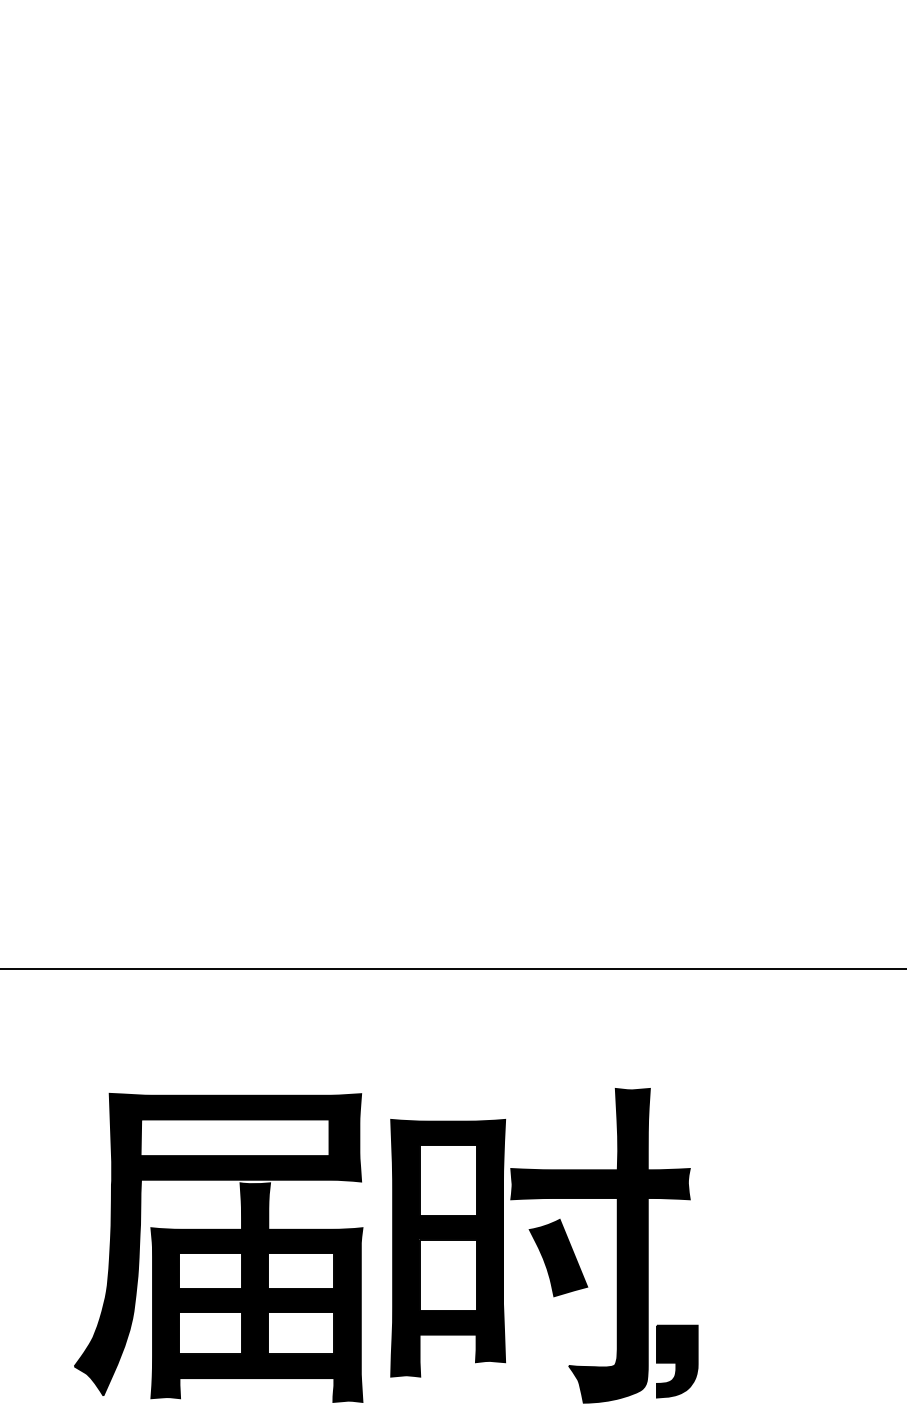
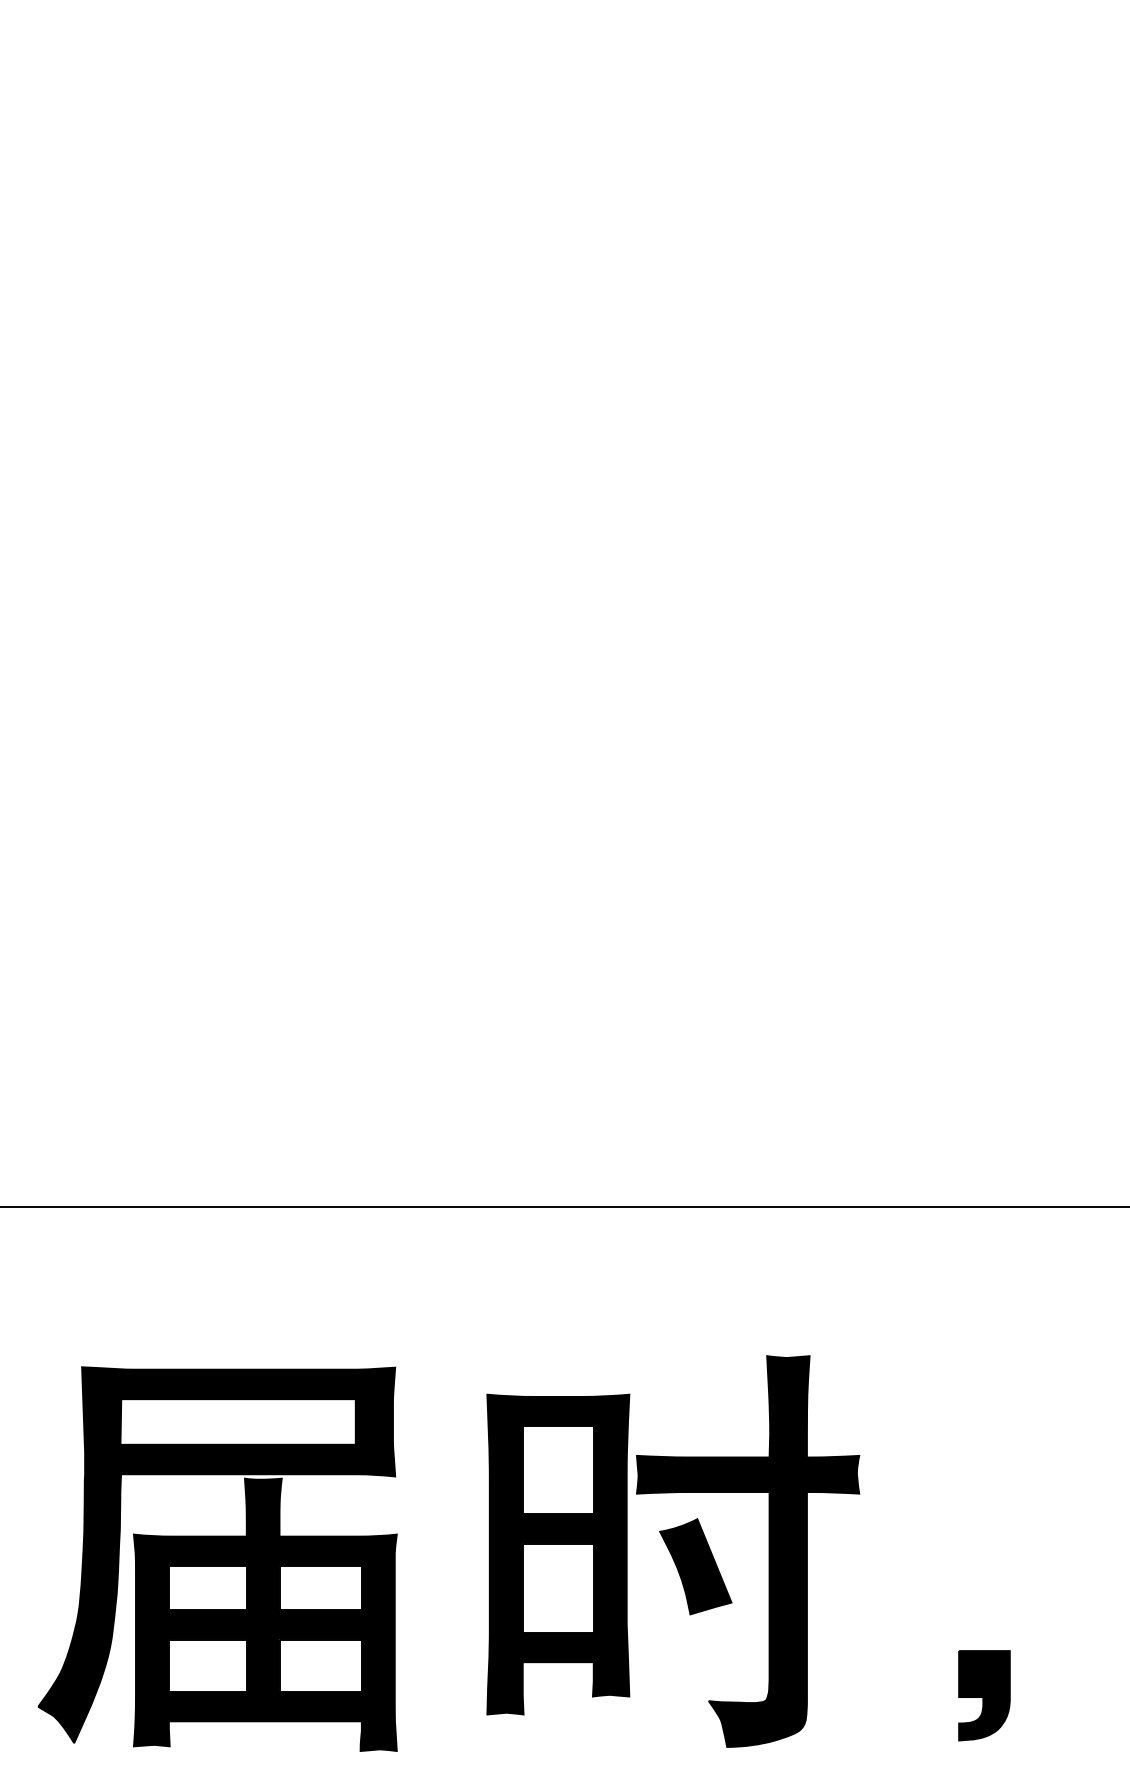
part: (218, 1247) -> (217, 1558), moved
part: (677, 1361) -> (984, 1695), moved

